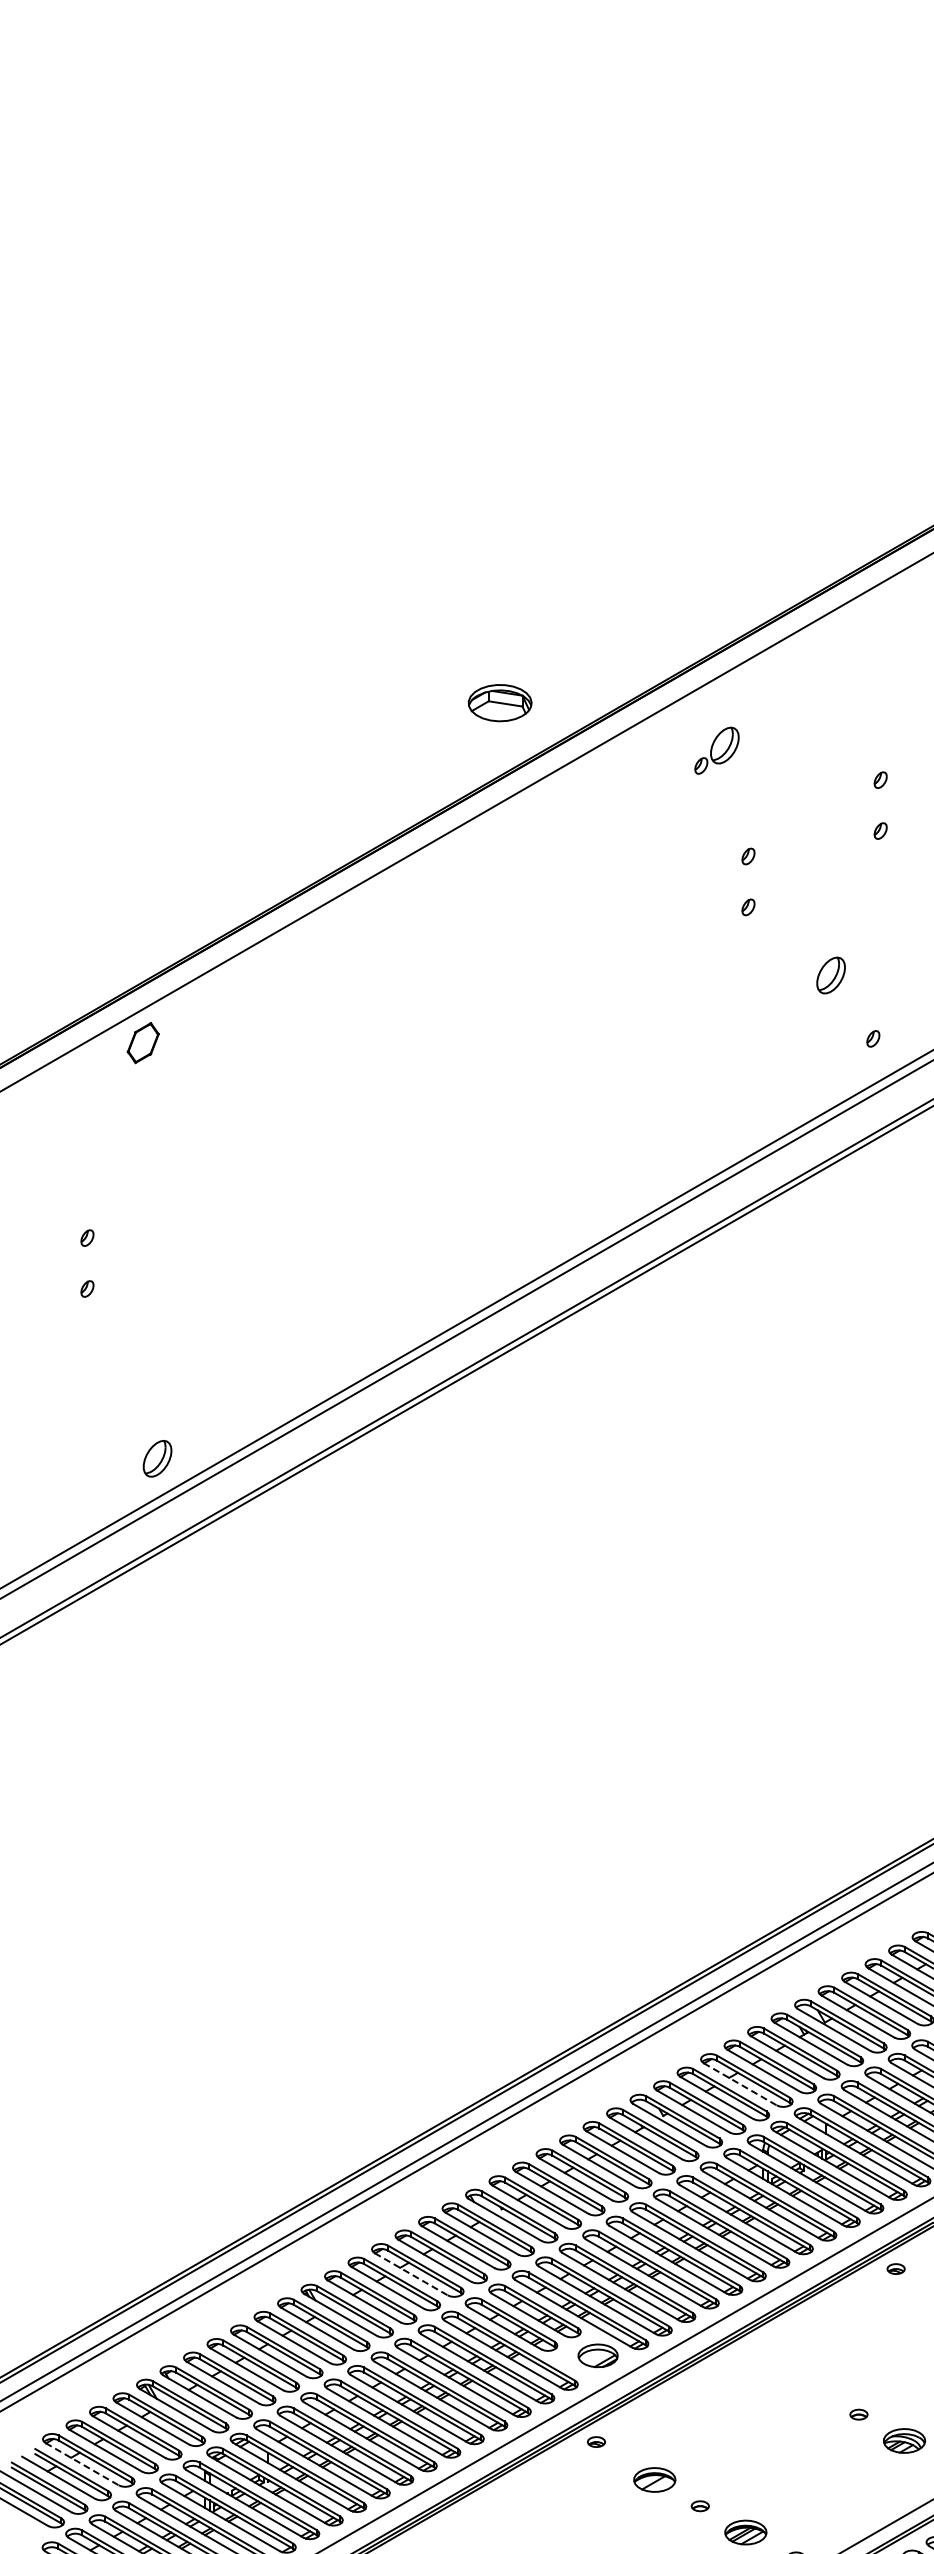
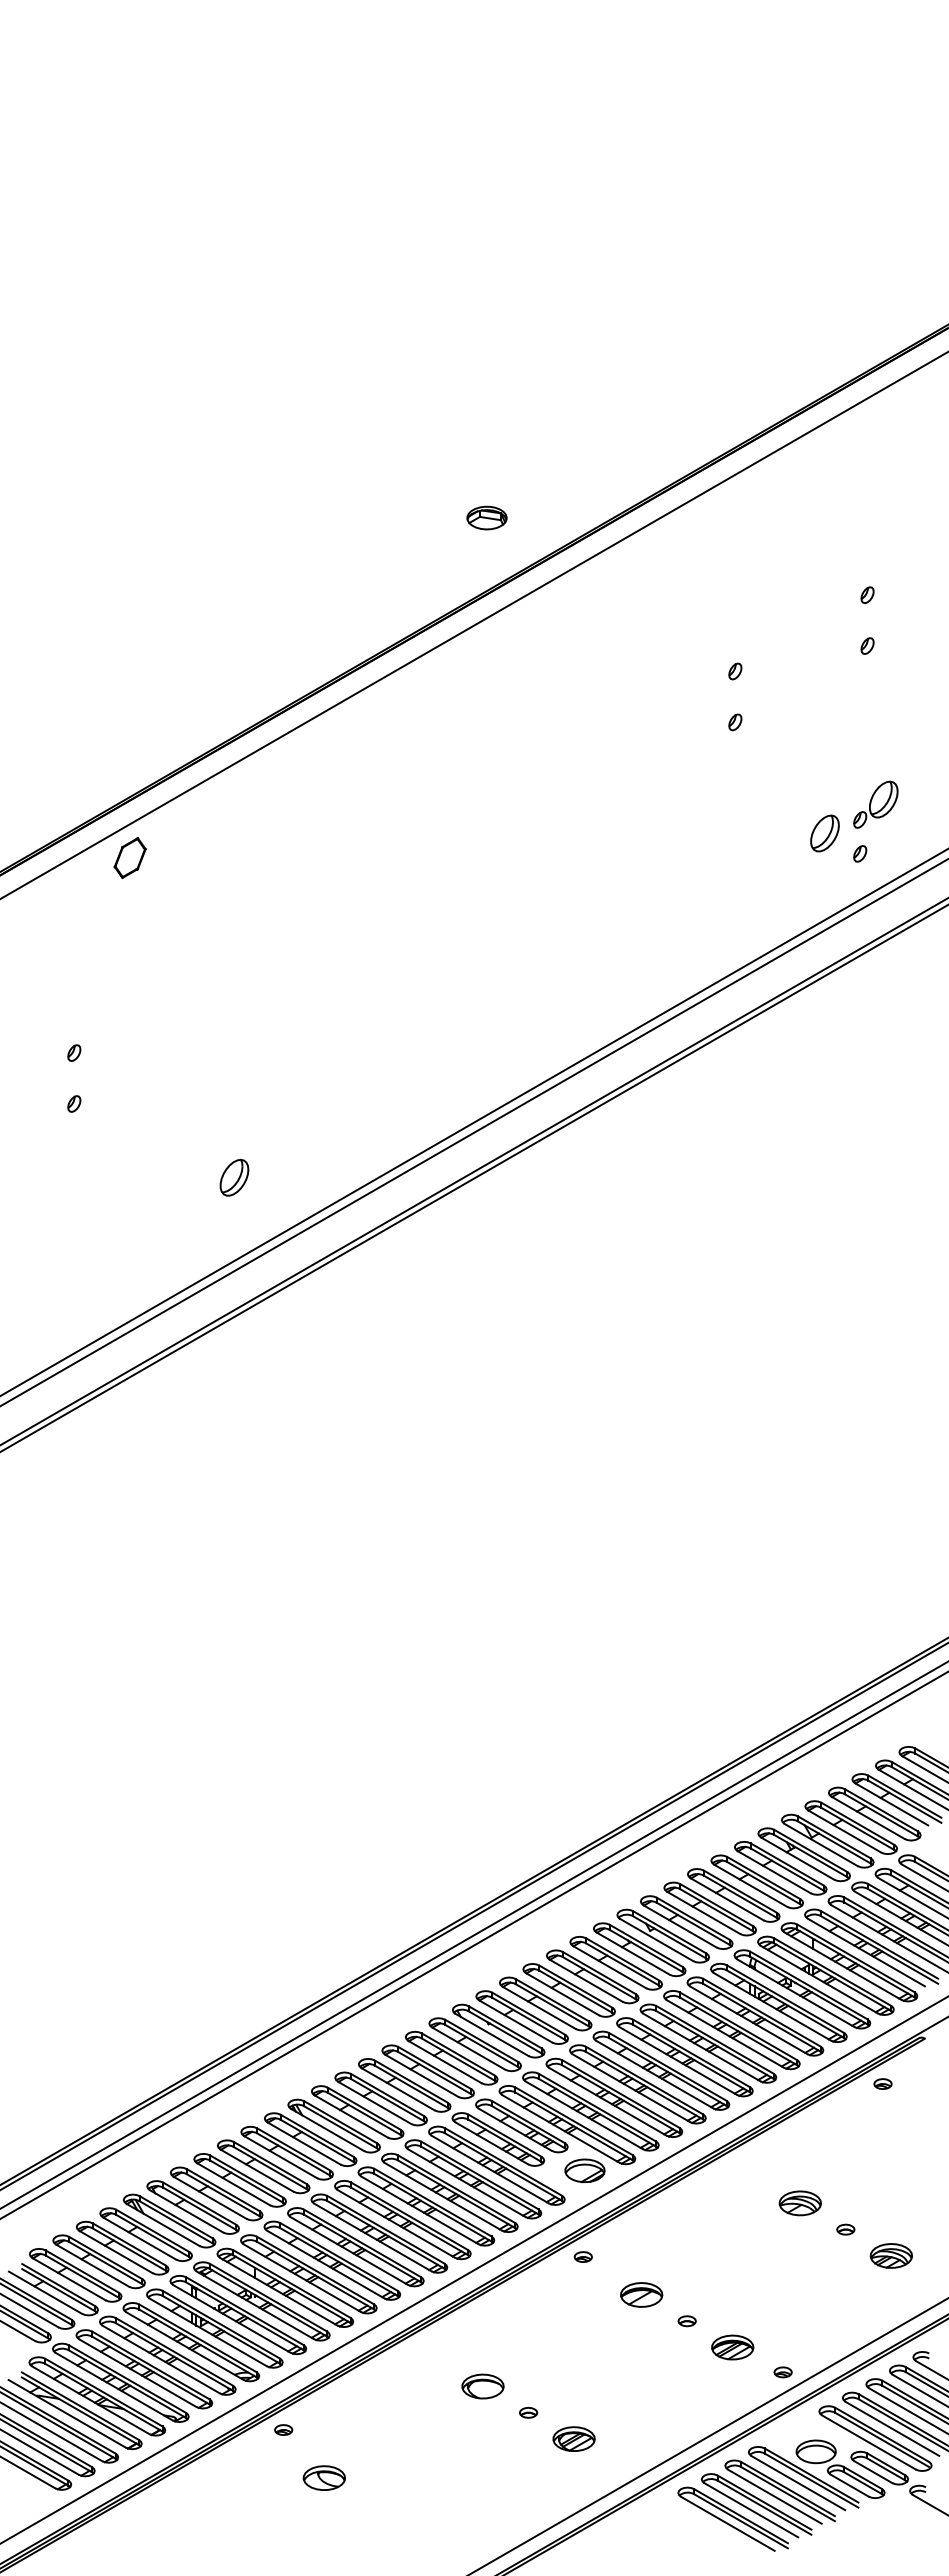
part: (499, 702) -> (486, 517), size x0.62
part: (716, 750) -> (875, 804), moved
part: (830, 975) -> (824, 833), moved
part: (157, 1458) -> (234, 1177), moved
line: (740, 2084) -> (727, 1899), dashed -> solid
line: (411, 2274) -> (398, 2089), dashed -> solid
part: (812, 2388) -> (799, 2203), added
line: (82, 2464) -> (69, 2279), dashed -> solid

